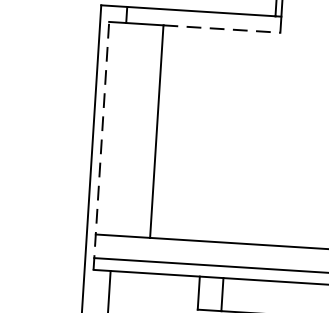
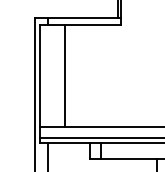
line: (222, 29) -> (93, 25), dashed -> solid
line: (101, 146) -> (39, 84), dashed -> solid

